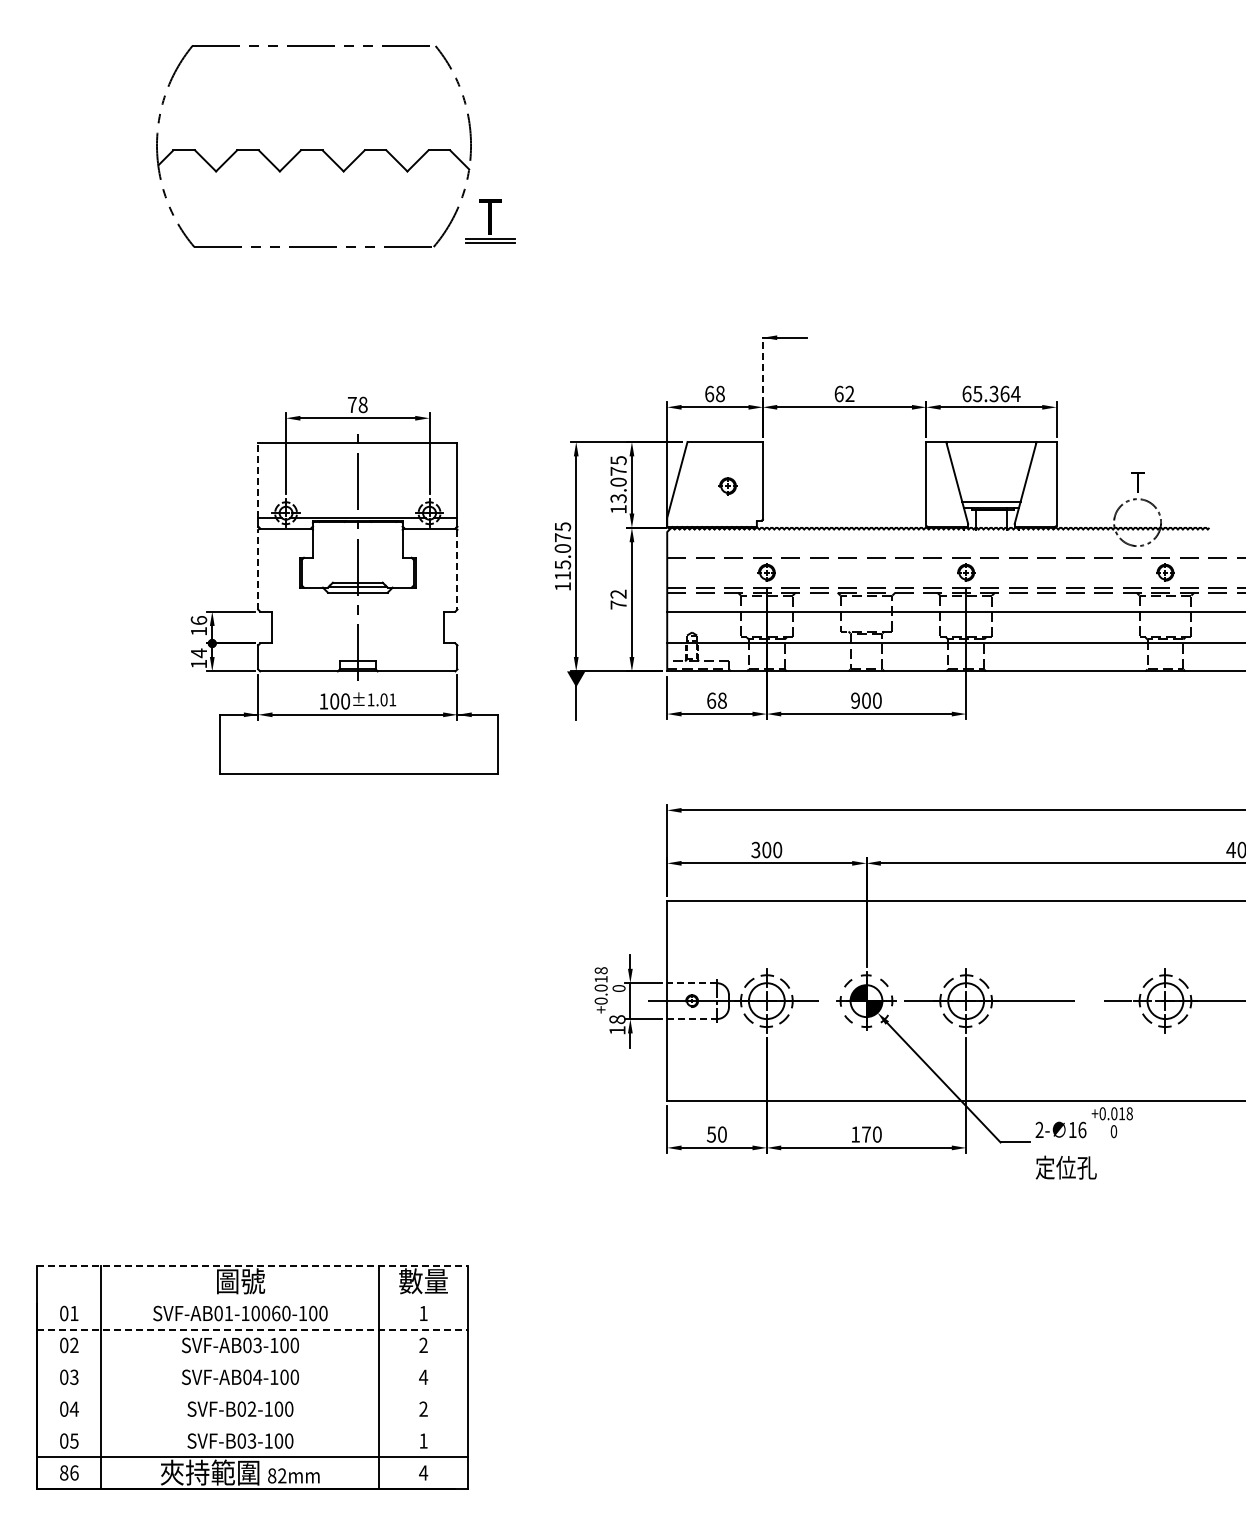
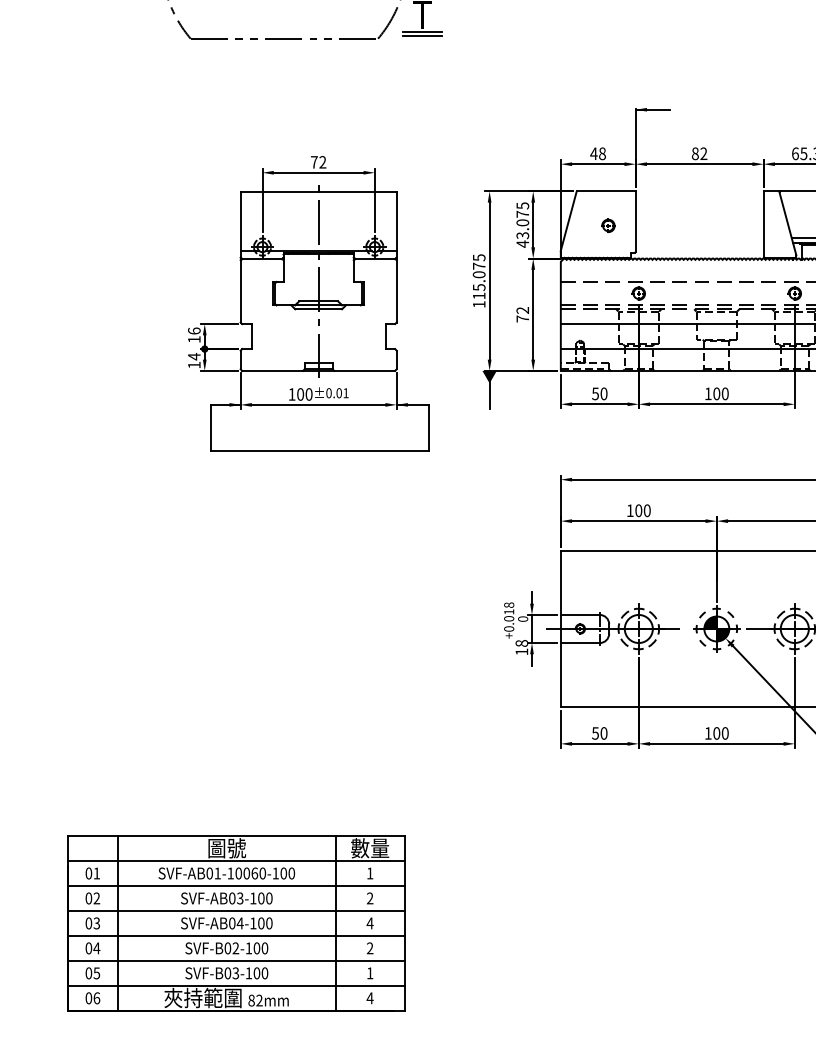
line: (762, 370) -> (635, 135), dashed -> solid
text: (709, 393) -> (593, 153), 68 -> 48
text: (838, 393) -> (694, 153), 62 -> 82
text: (362, 404) -> (322, 162), 78 -> 72
line: (258, 480) -> (240, 221), dashed -> solid
text: (618, 509) -> (522, 244), 13.075 -> 43.075
line: (258, 569) -> (240, 291), dashed -> solid
line: (457, 569) -> (396, 291), dashed -> solid
text: (370, 699) -> (328, 392), ±1.01 -> ±0.01
text: (716, 700) -> (599, 393), 68 -> 50
text: (855, 700) -> (708, 393), 900 -> 100
text: (755, 849) -> (629, 510), 300 -> 100
line: (692, 983) -> (580, 615), dashed -> solid
line: (692, 1019) -> (580, 643), dashed -> solid
text: (866, 1134) -> (716, 733), 170 -> 100
line: (253, 1265) -> (237, 835), dashed -> solid
line: (252, 1297) -> (236, 860), added
line: (253, 1329) -> (237, 886), dashed -> solid
line: (252, 1361) -> (236, 911), added
line: (252, 1393) -> (236, 936), added
line: (252, 1425) -> (236, 961), added
text: (64, 1472) -> (89, 997), 86 -> 06

